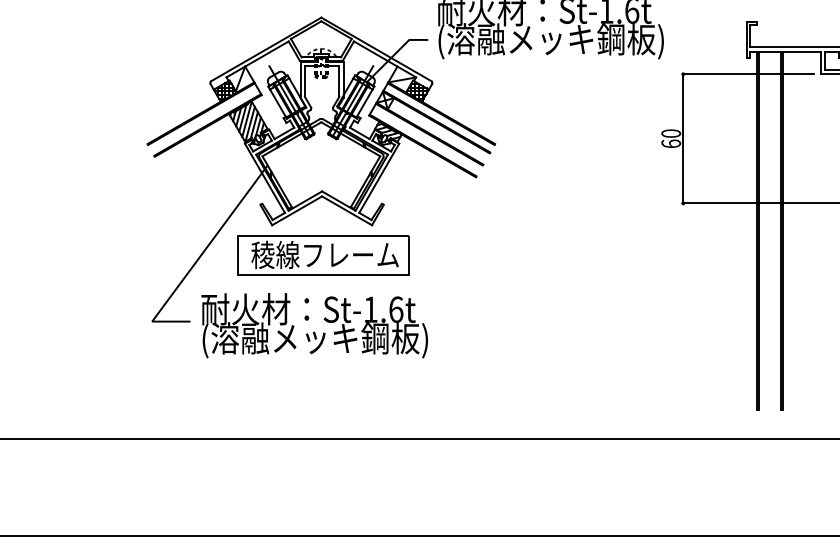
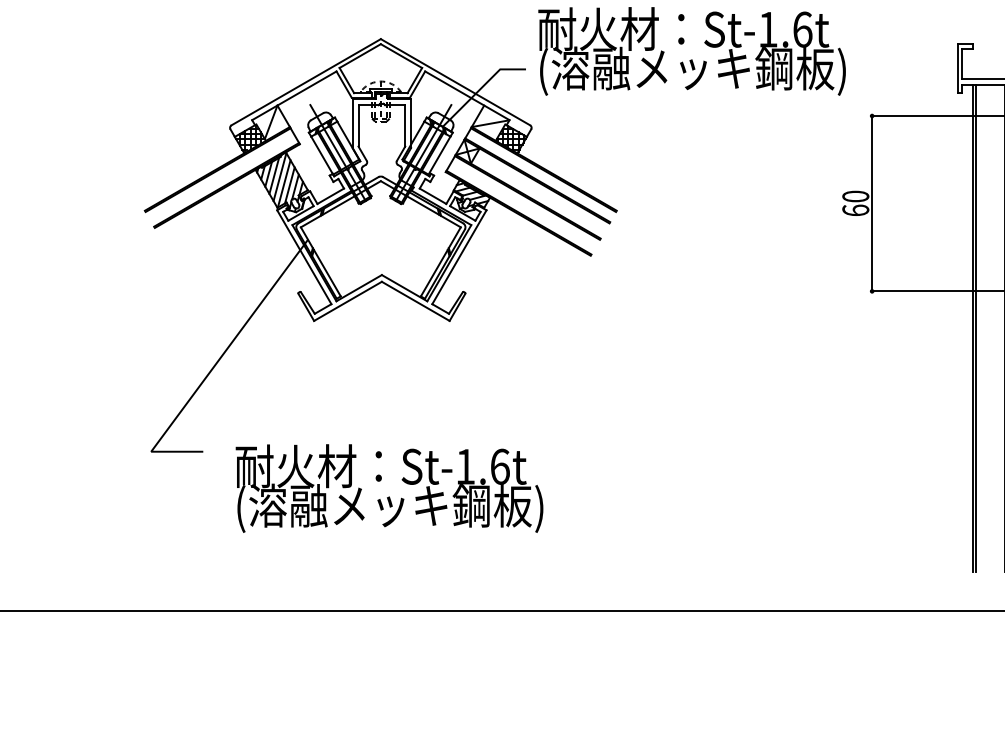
part: (323, 255) -> (383, 361), removed
text: (314, 325) -> (389, 488), moved

